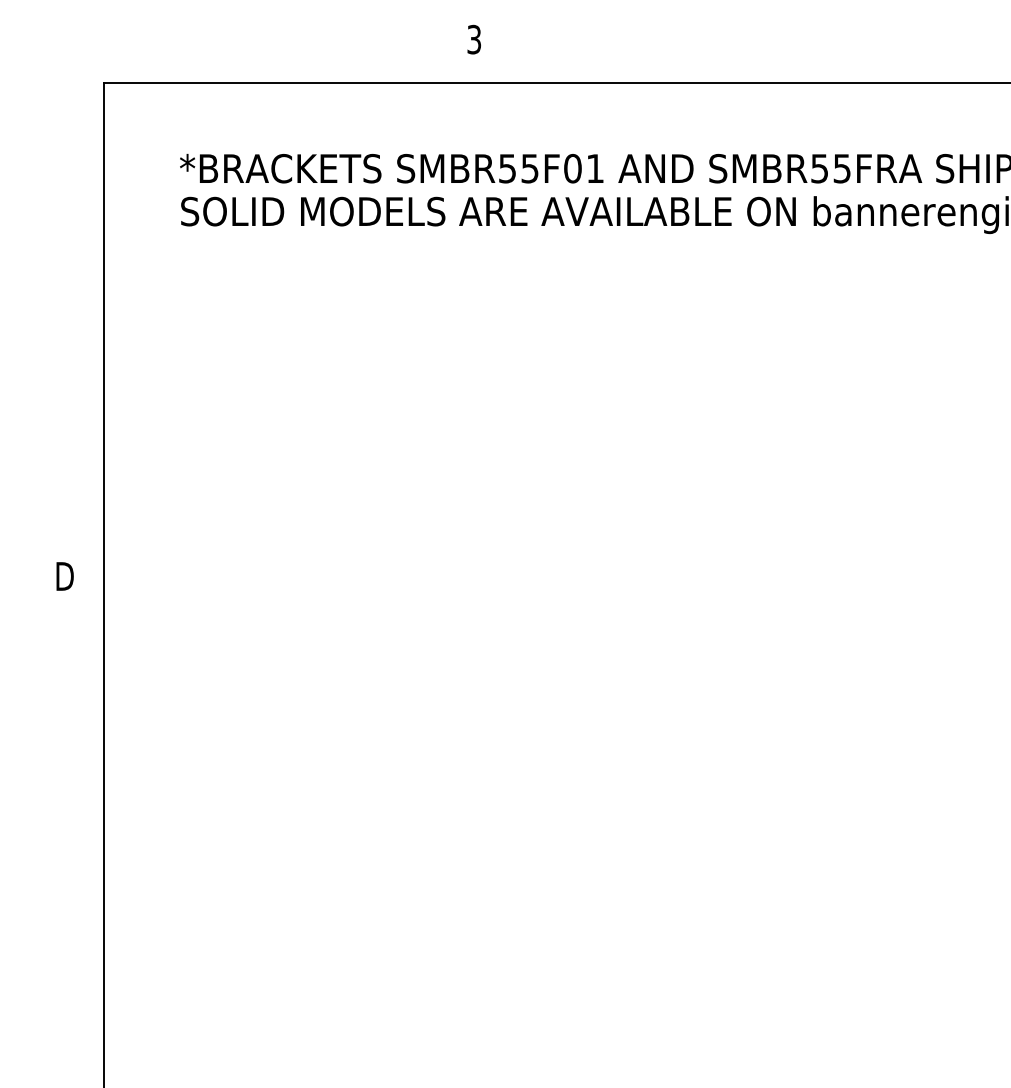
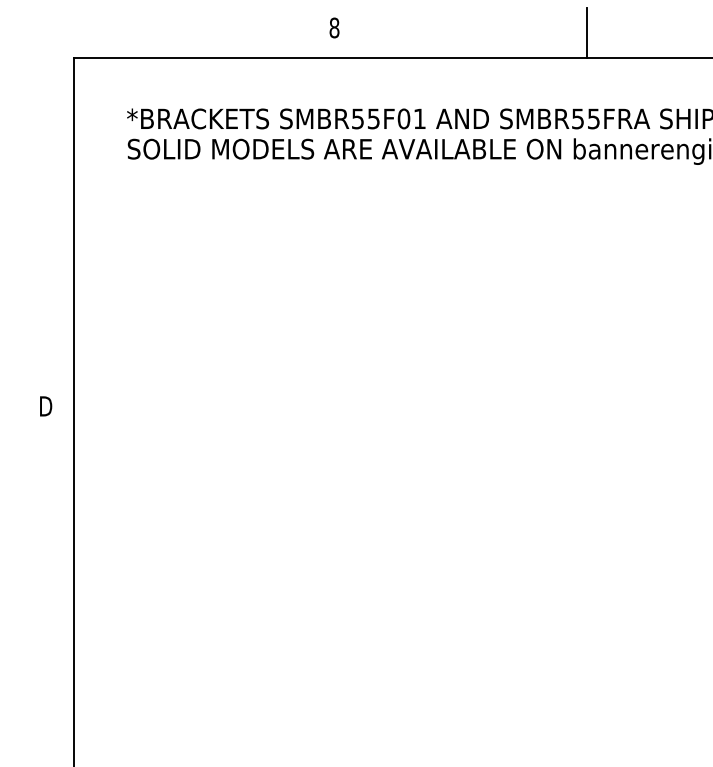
text: (474, 39) -> (334, 27), 3 -> 8
line: (832, 46) -> (587, 32), added

